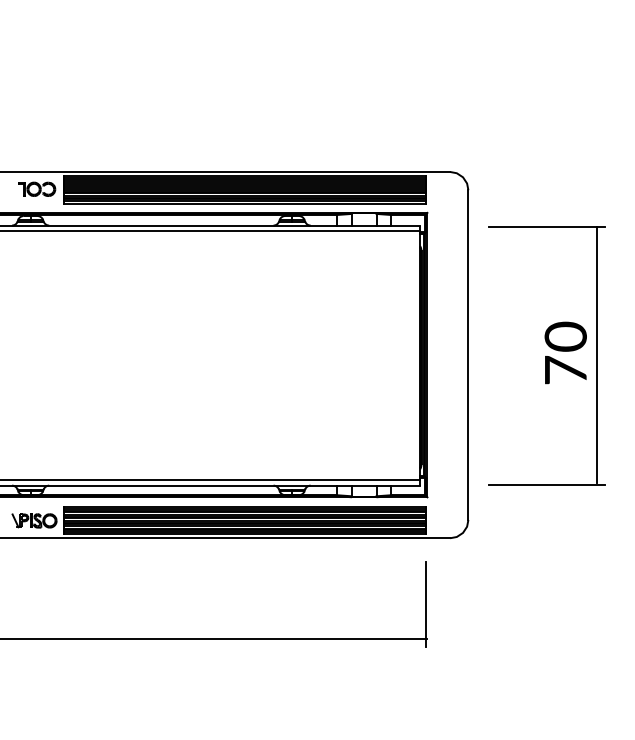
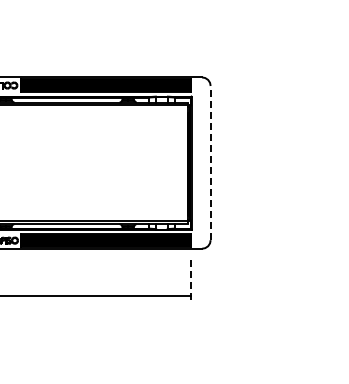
line: (468, 353) -> (210, 162), solid -> dashed
part: (547, 355) -> (247, 163), removed
line: (425, 606) -> (190, 280), solid -> dashed

